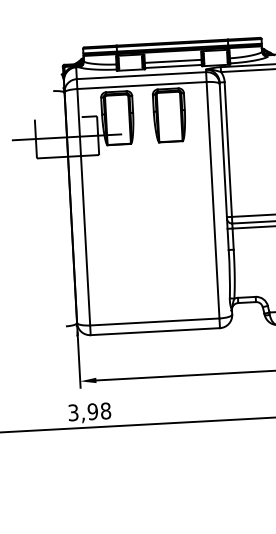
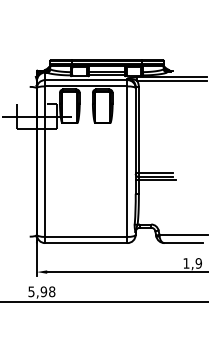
text: (73, 412) -> (31, 291), 3,98 -> 5,98

